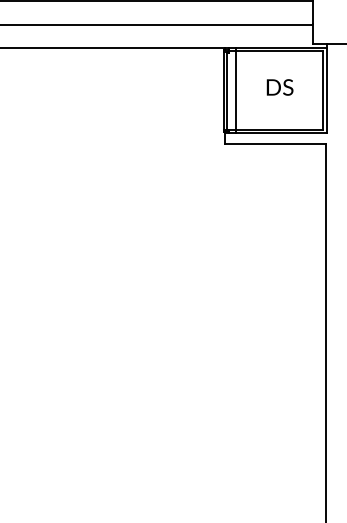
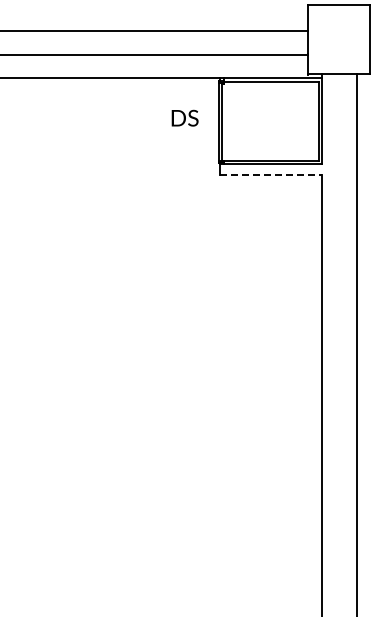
text: (279, 86) -> (184, 117), moved
line: (235, 90) -> (230, 121), removed
line: (275, 144) -> (270, 175), solid -> dashed

